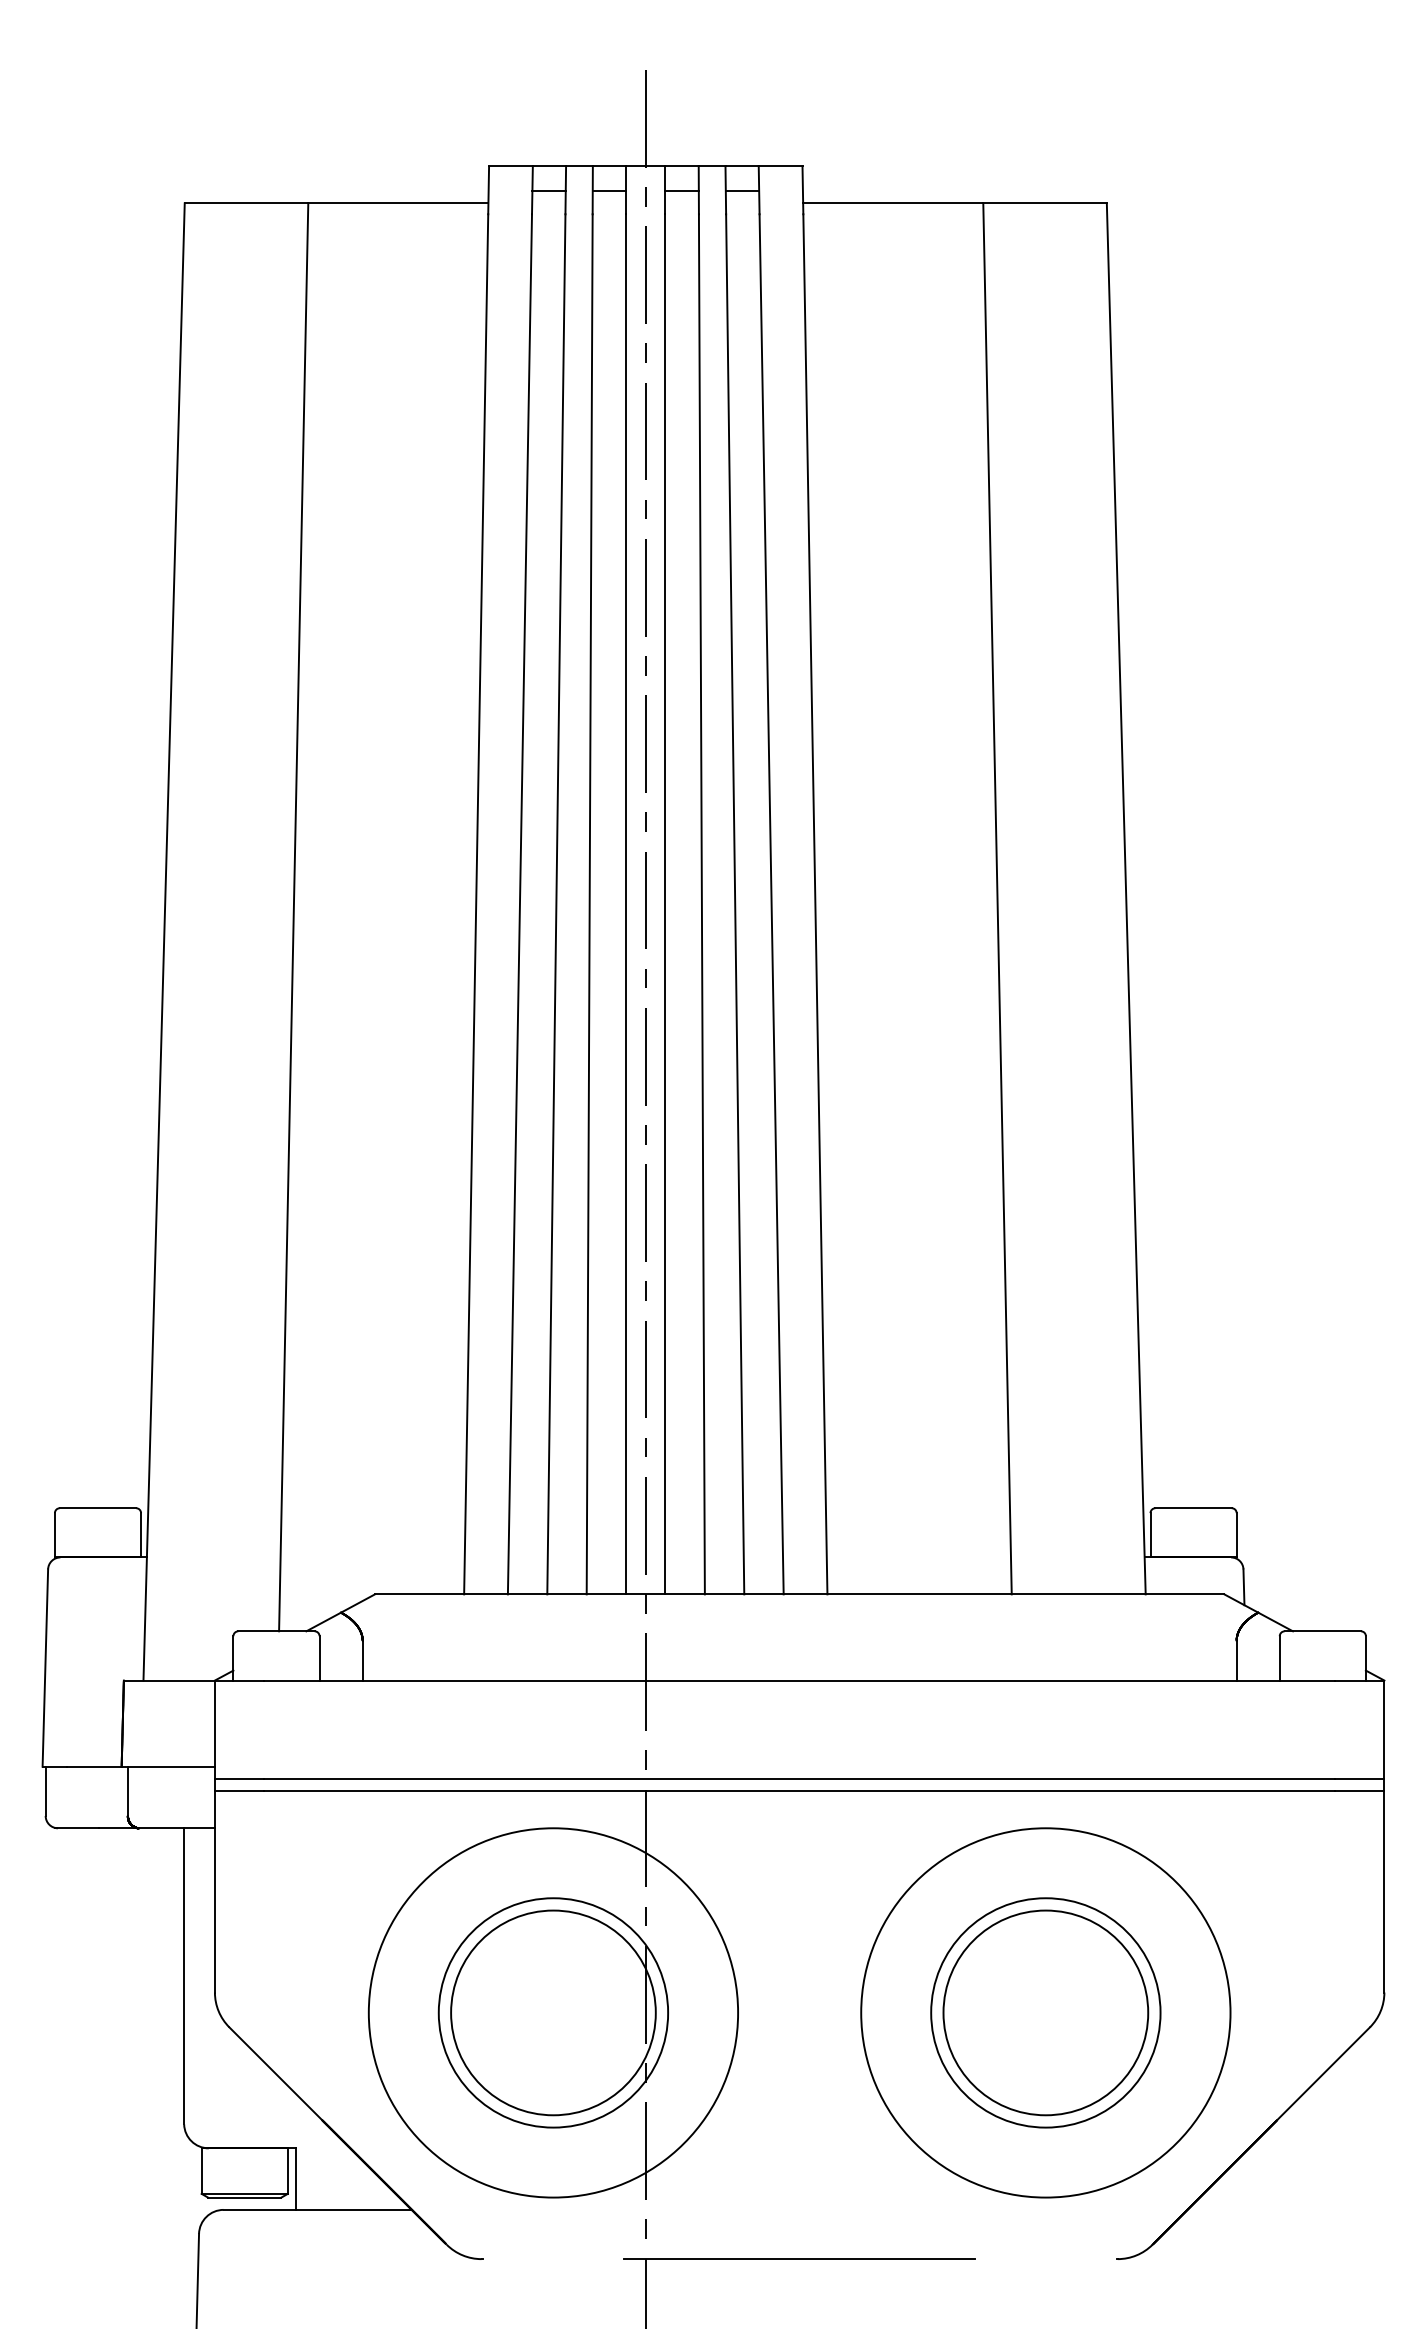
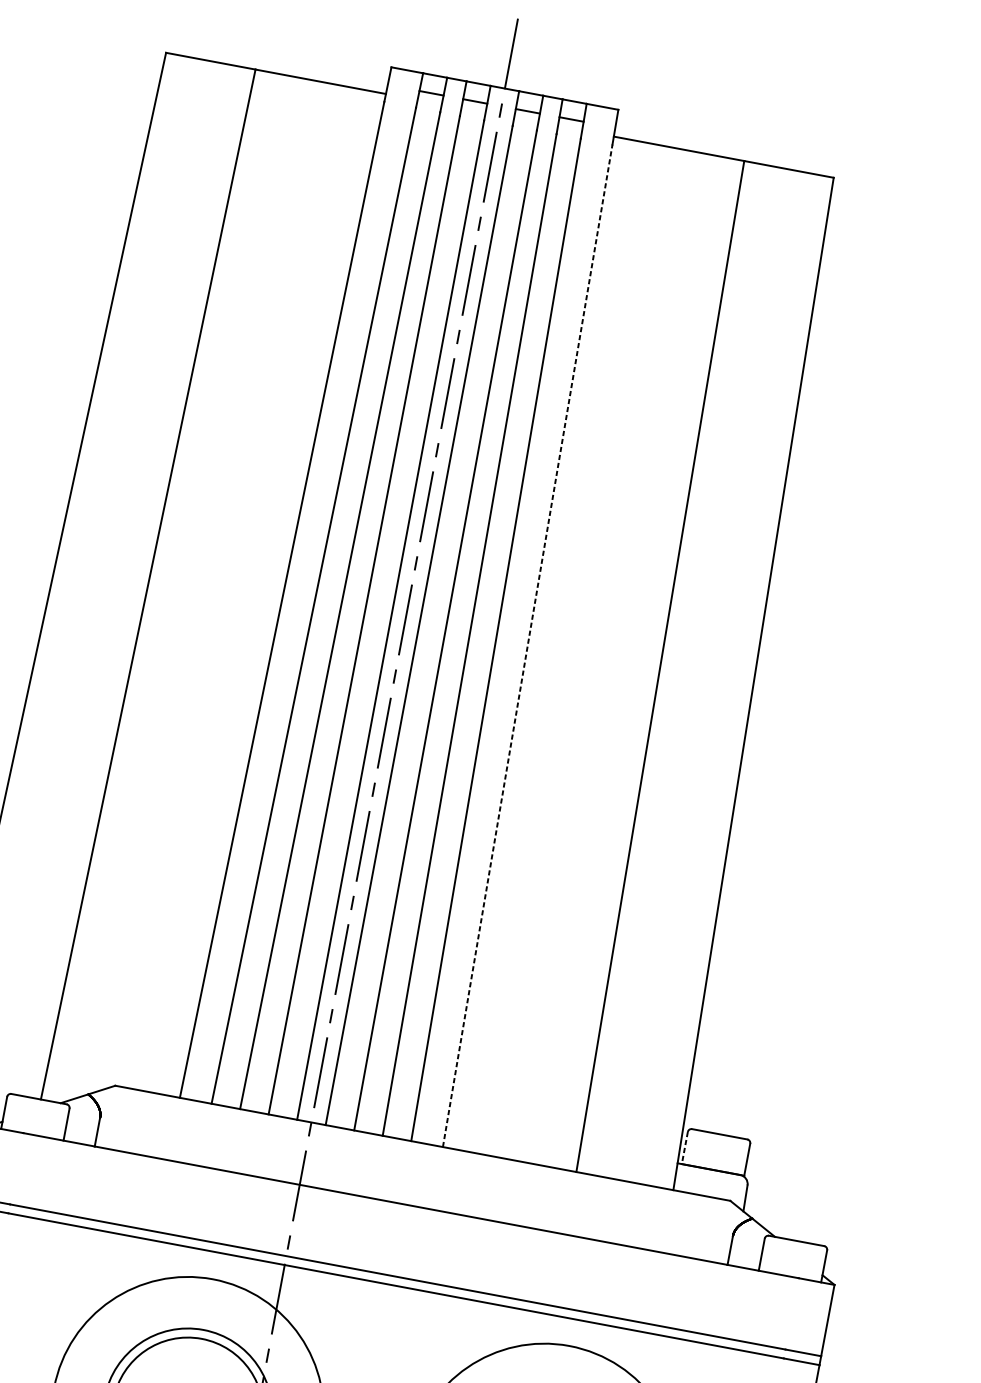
line: (815, 903) -> (527, 645), solid -> dashed
line: (1150, 1535) -> (684, 1148), solid -> dashed

